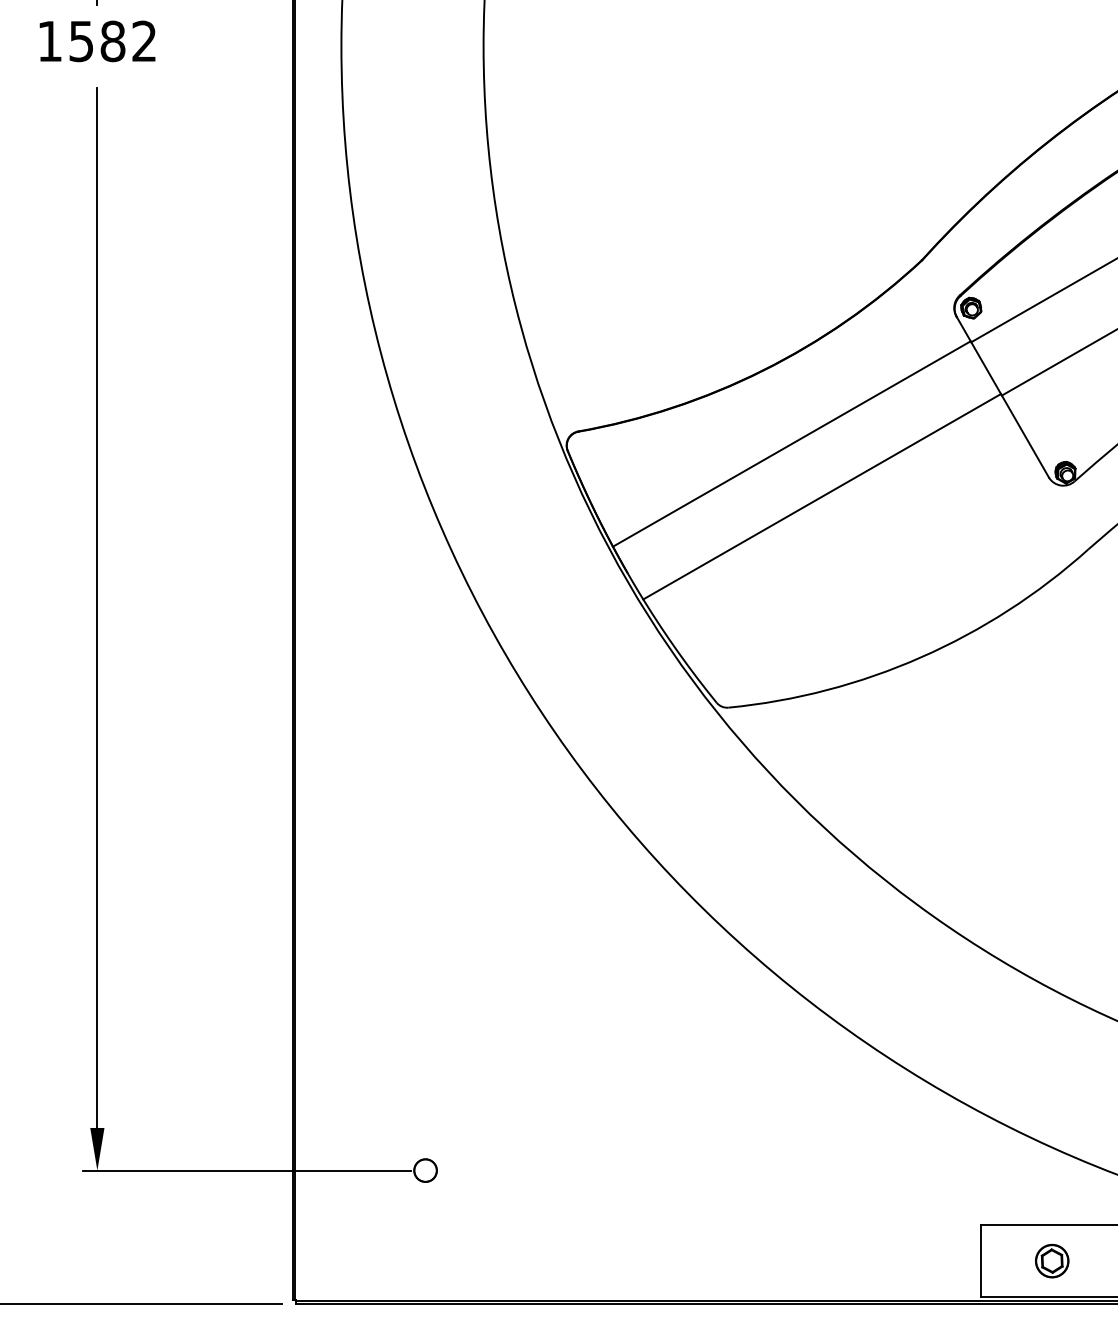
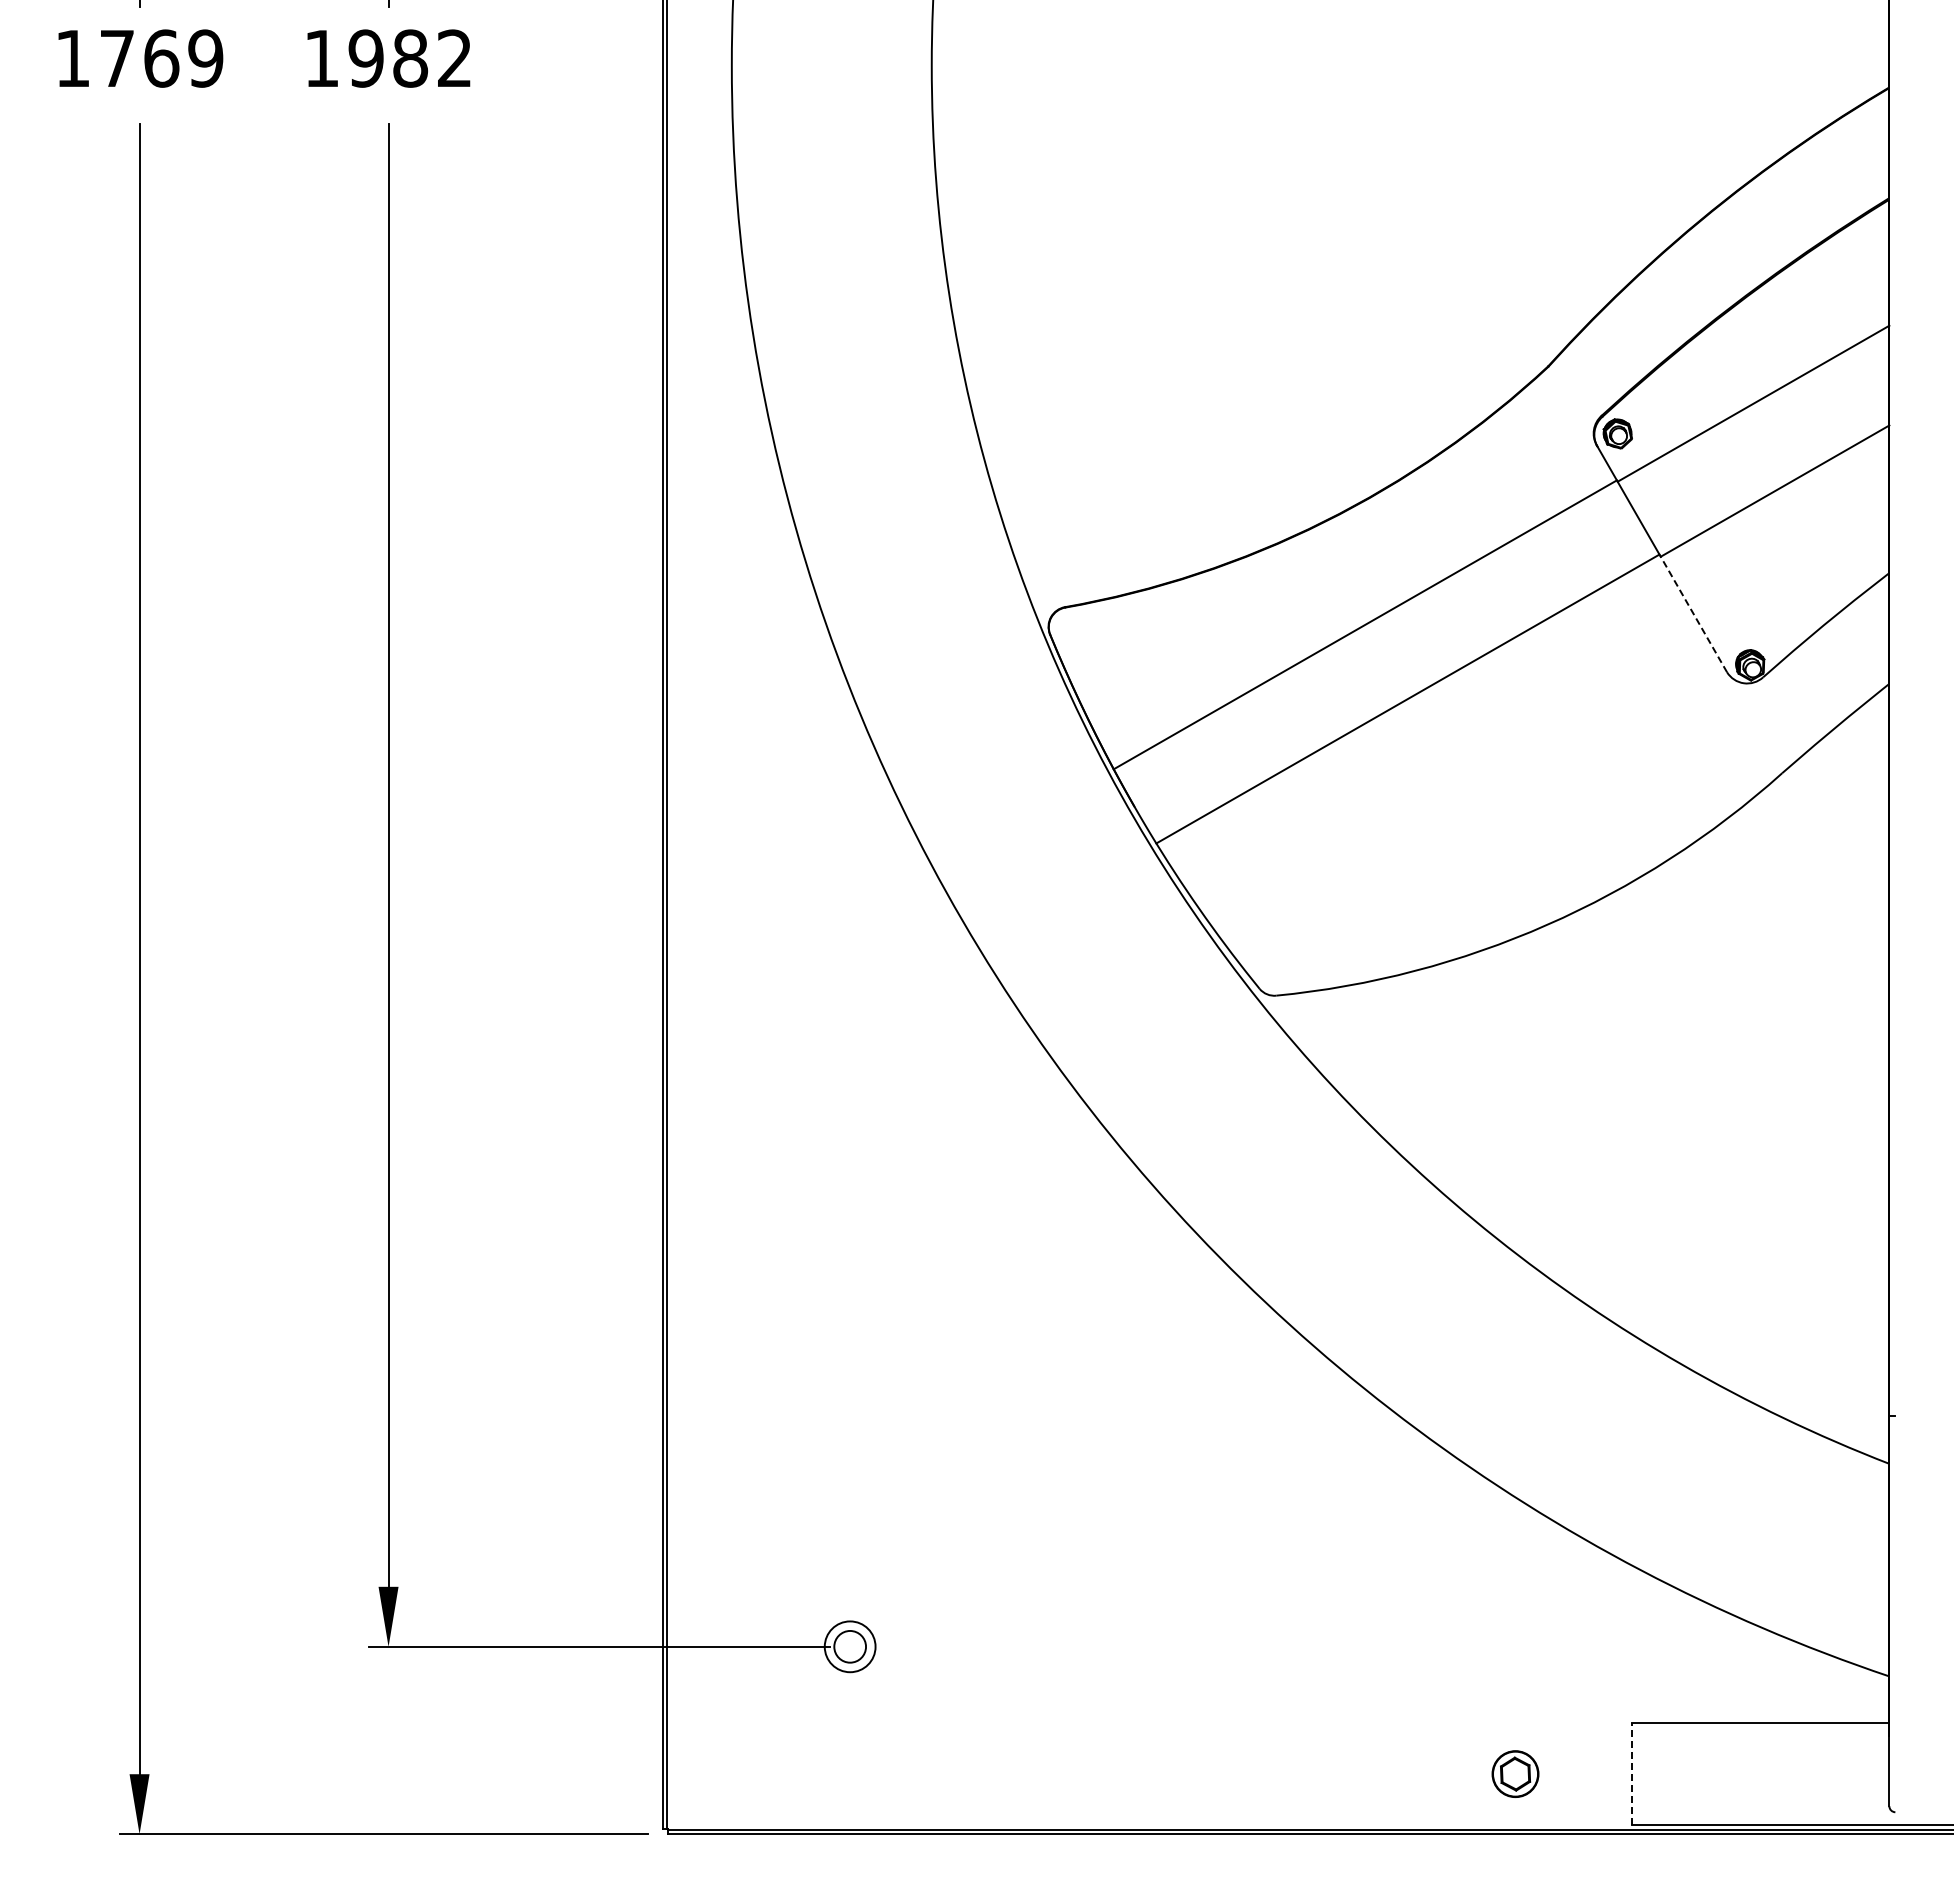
text: (80, 41) -> (365, 58), 1582 -> 1982
line: (1025, 436) -> (1693, 614), solid -> dashed
circle: (425, 1170) -> (850, 1646), size x1.6
part: (1052, 1260) -> (1515, 1773), moved
line: (981, 1261) -> (1631, 1774), solid -> dashed

